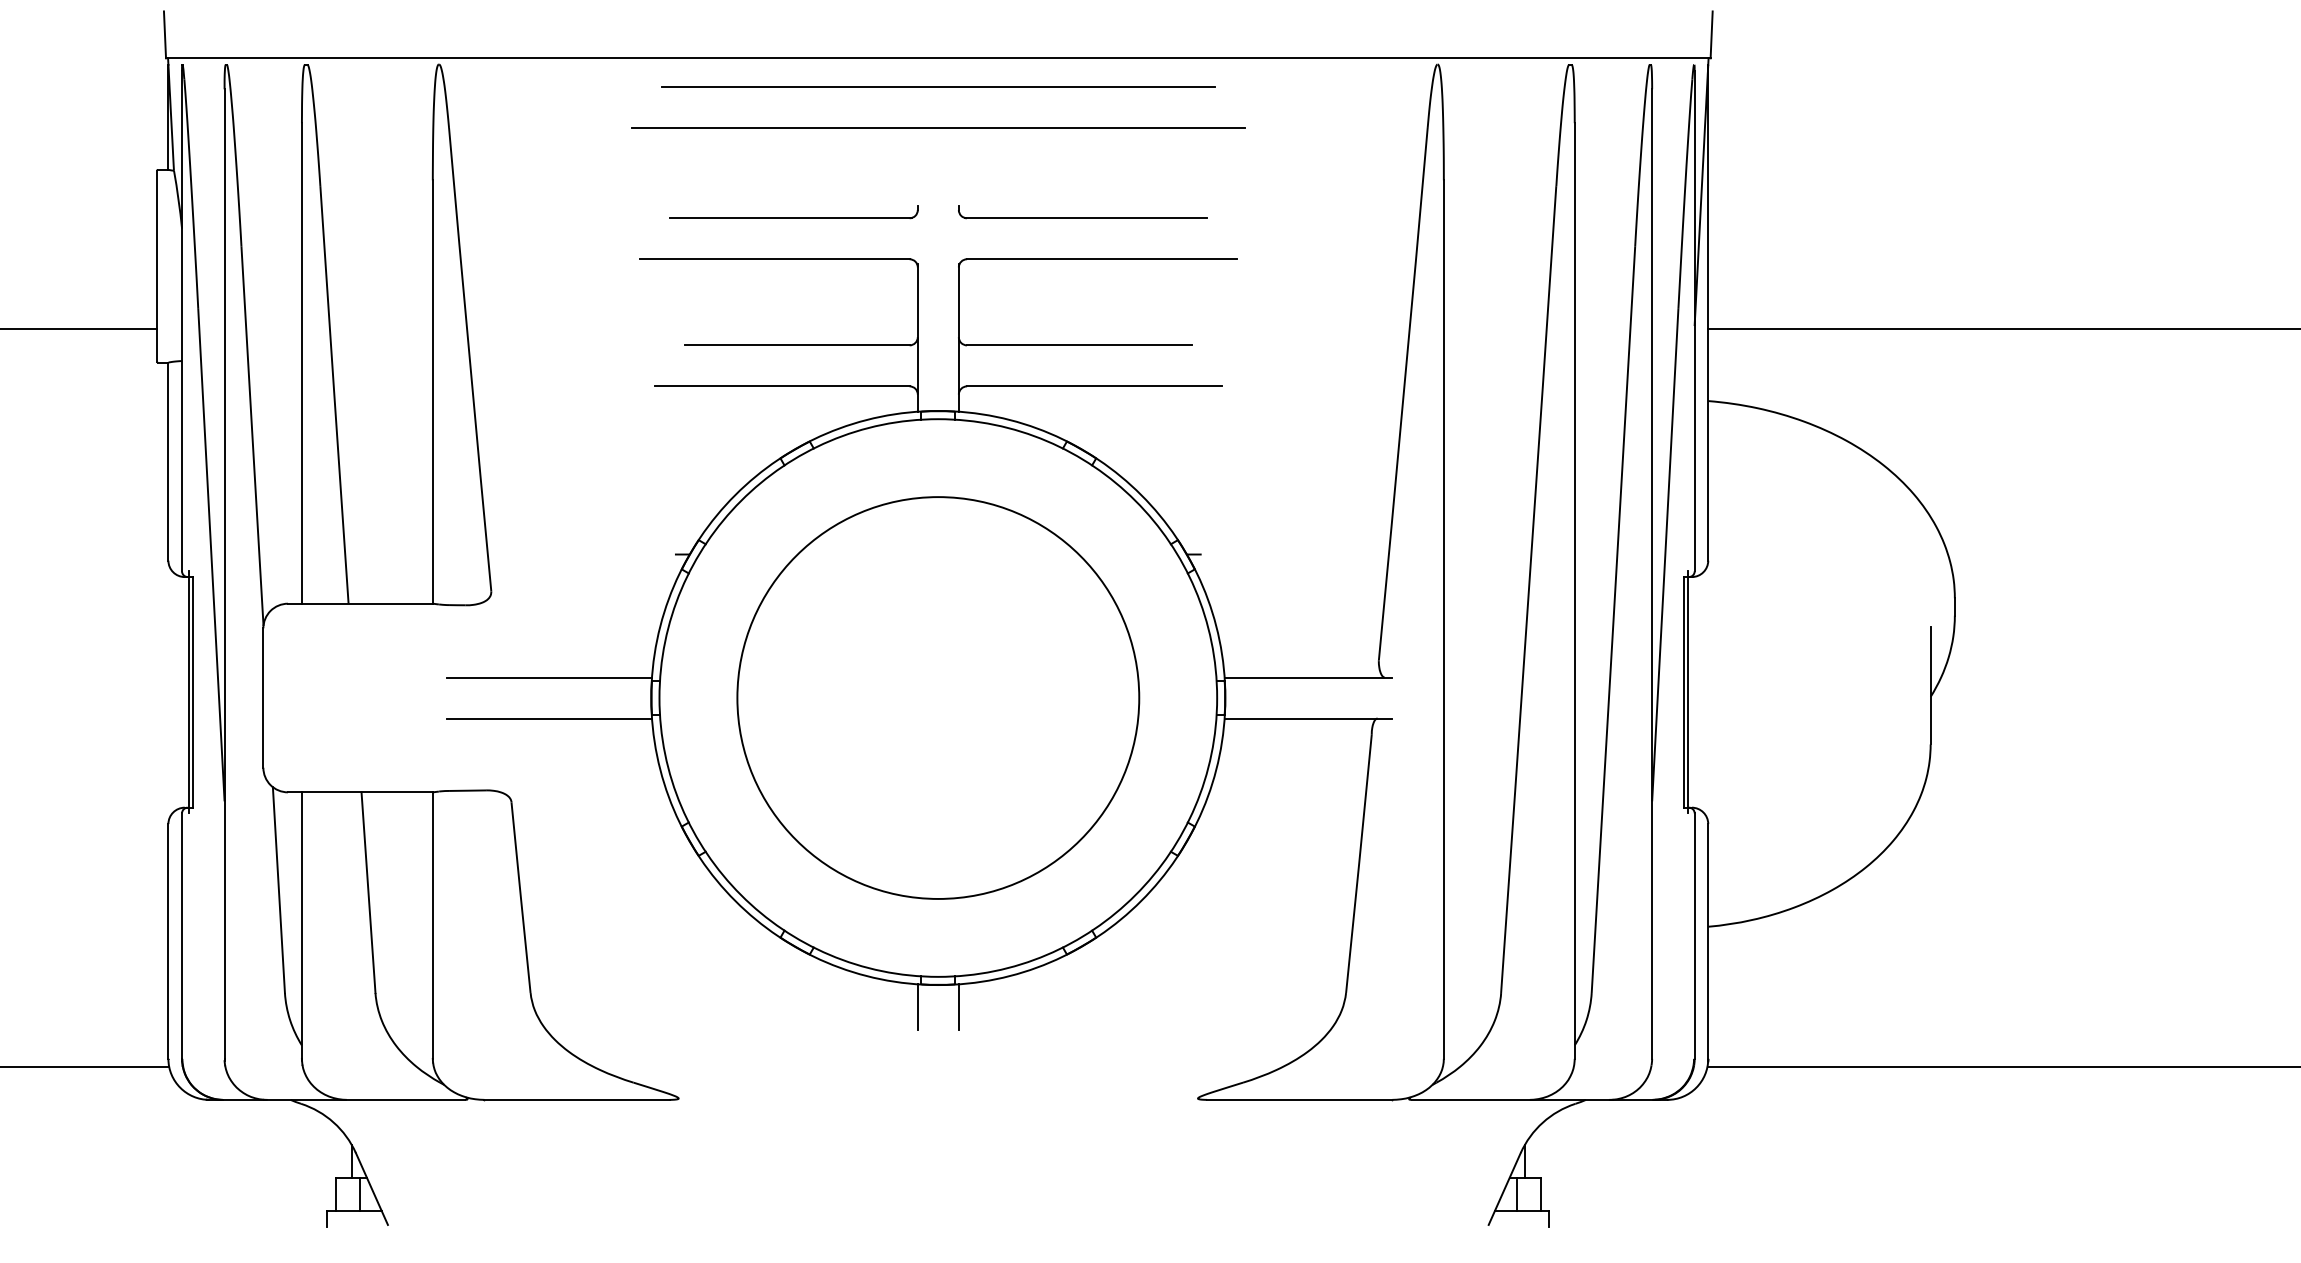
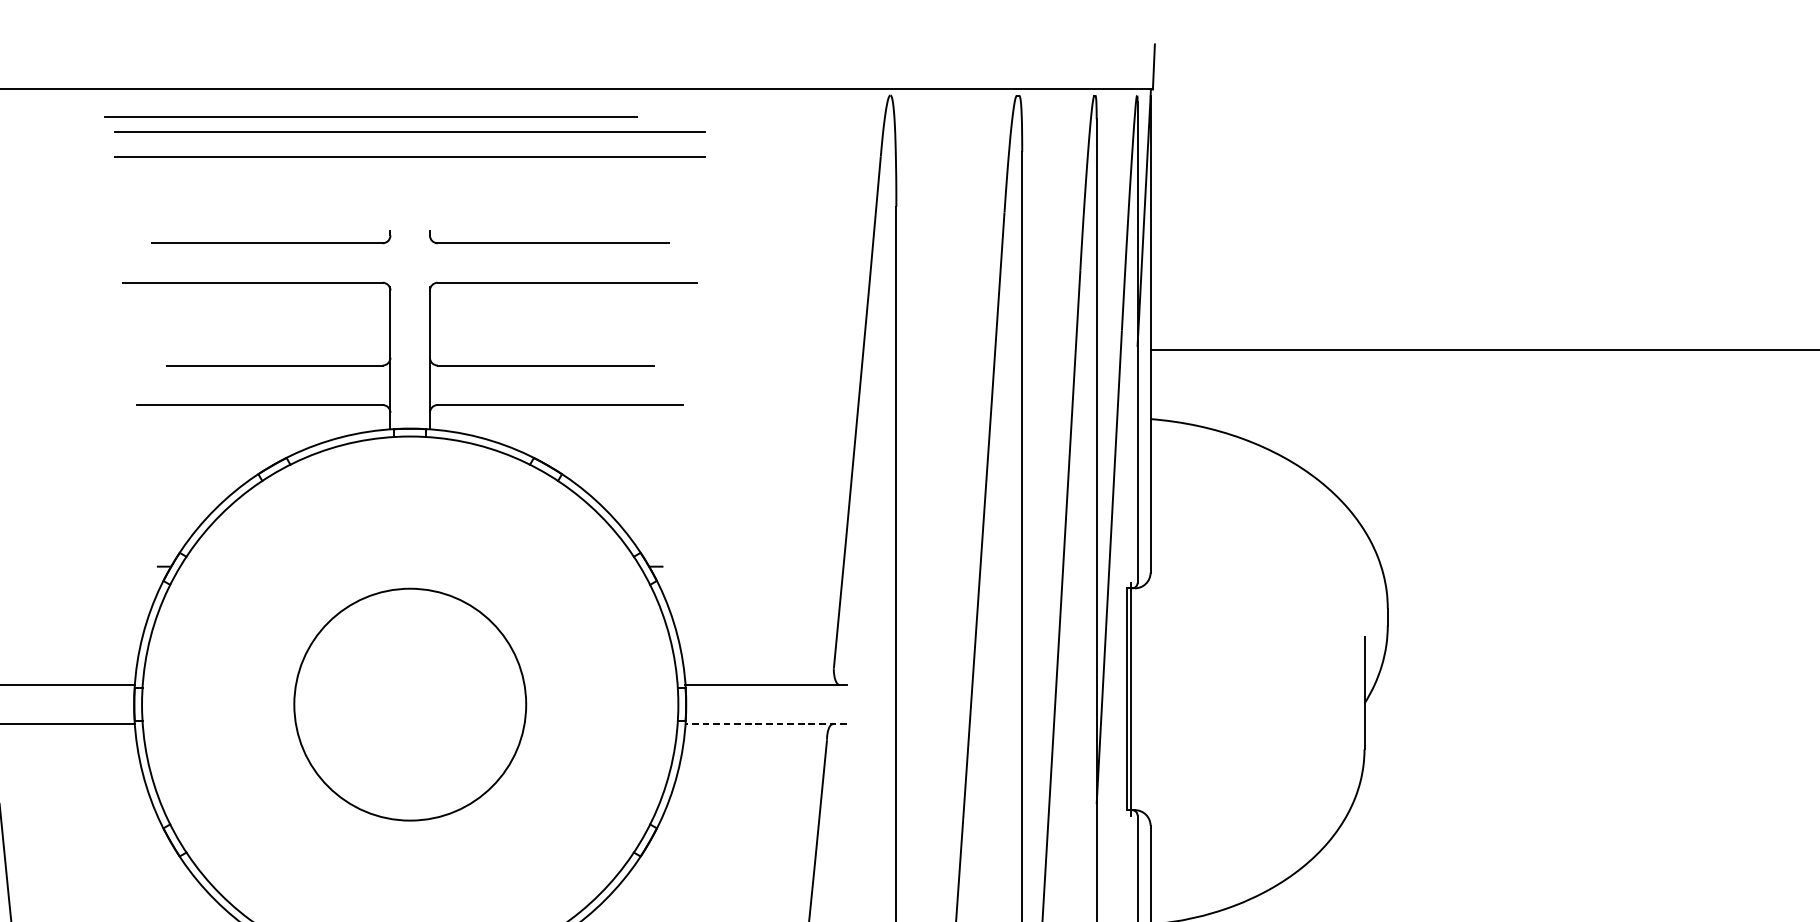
line: (938, 86) -> (370, 116), moved
line: (938, 101) -> (410, 131), added
circle: (938, 697) -> (410, 704), size x0.6
line: (1308, 718) -> (766, 724), solid -> dashed

